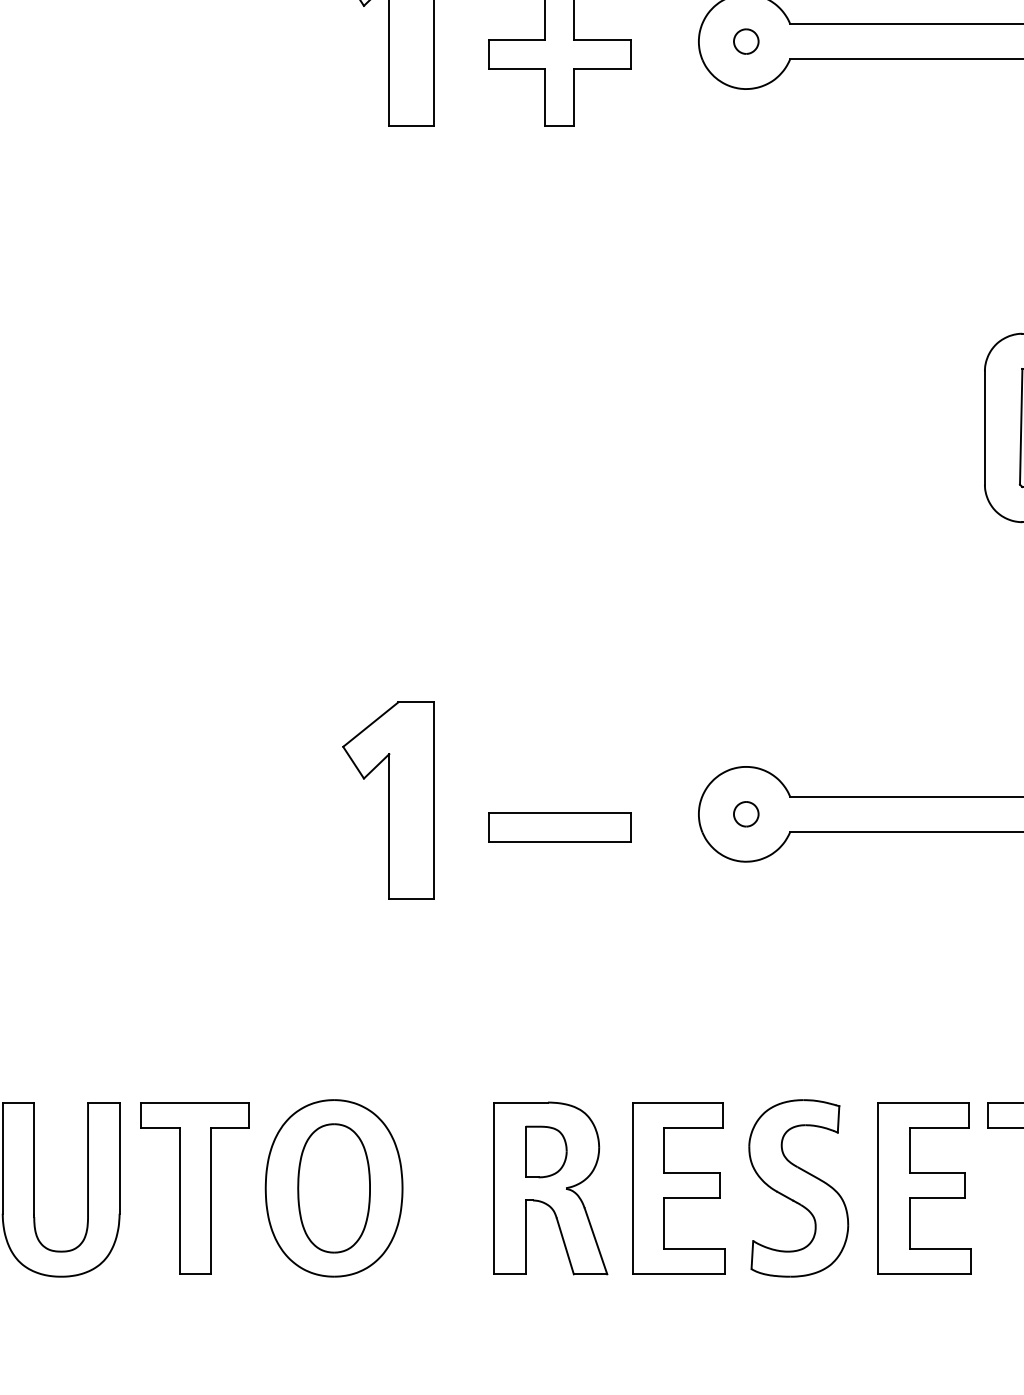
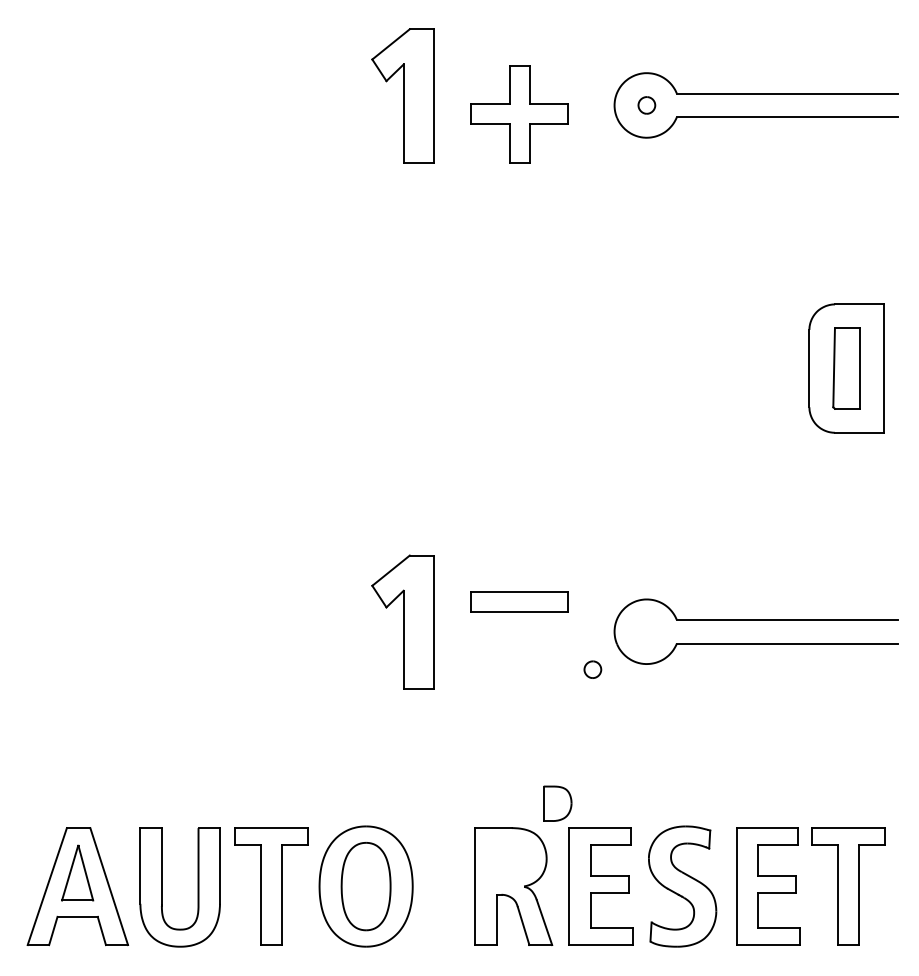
part: (745, 813) -> (592, 669), moved
part: (559, 827) -> (519, 601), moved
part: (546, 1151) -> (557, 803), moved

